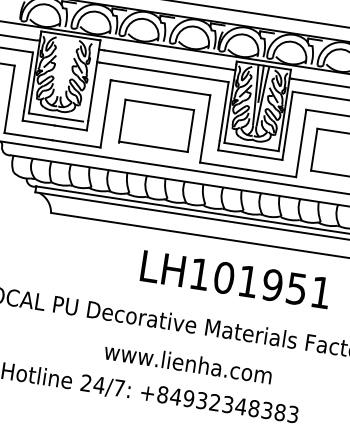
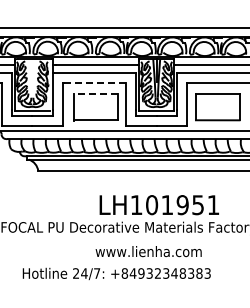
line: (160, 87) -> (94, 82), solid -> dashed
line: (159, 104) -> (95, 93), solid -> dashed
text: (234, 280) -> (158, 205), moved
text: (187, 363) -> (148, 251), moved

